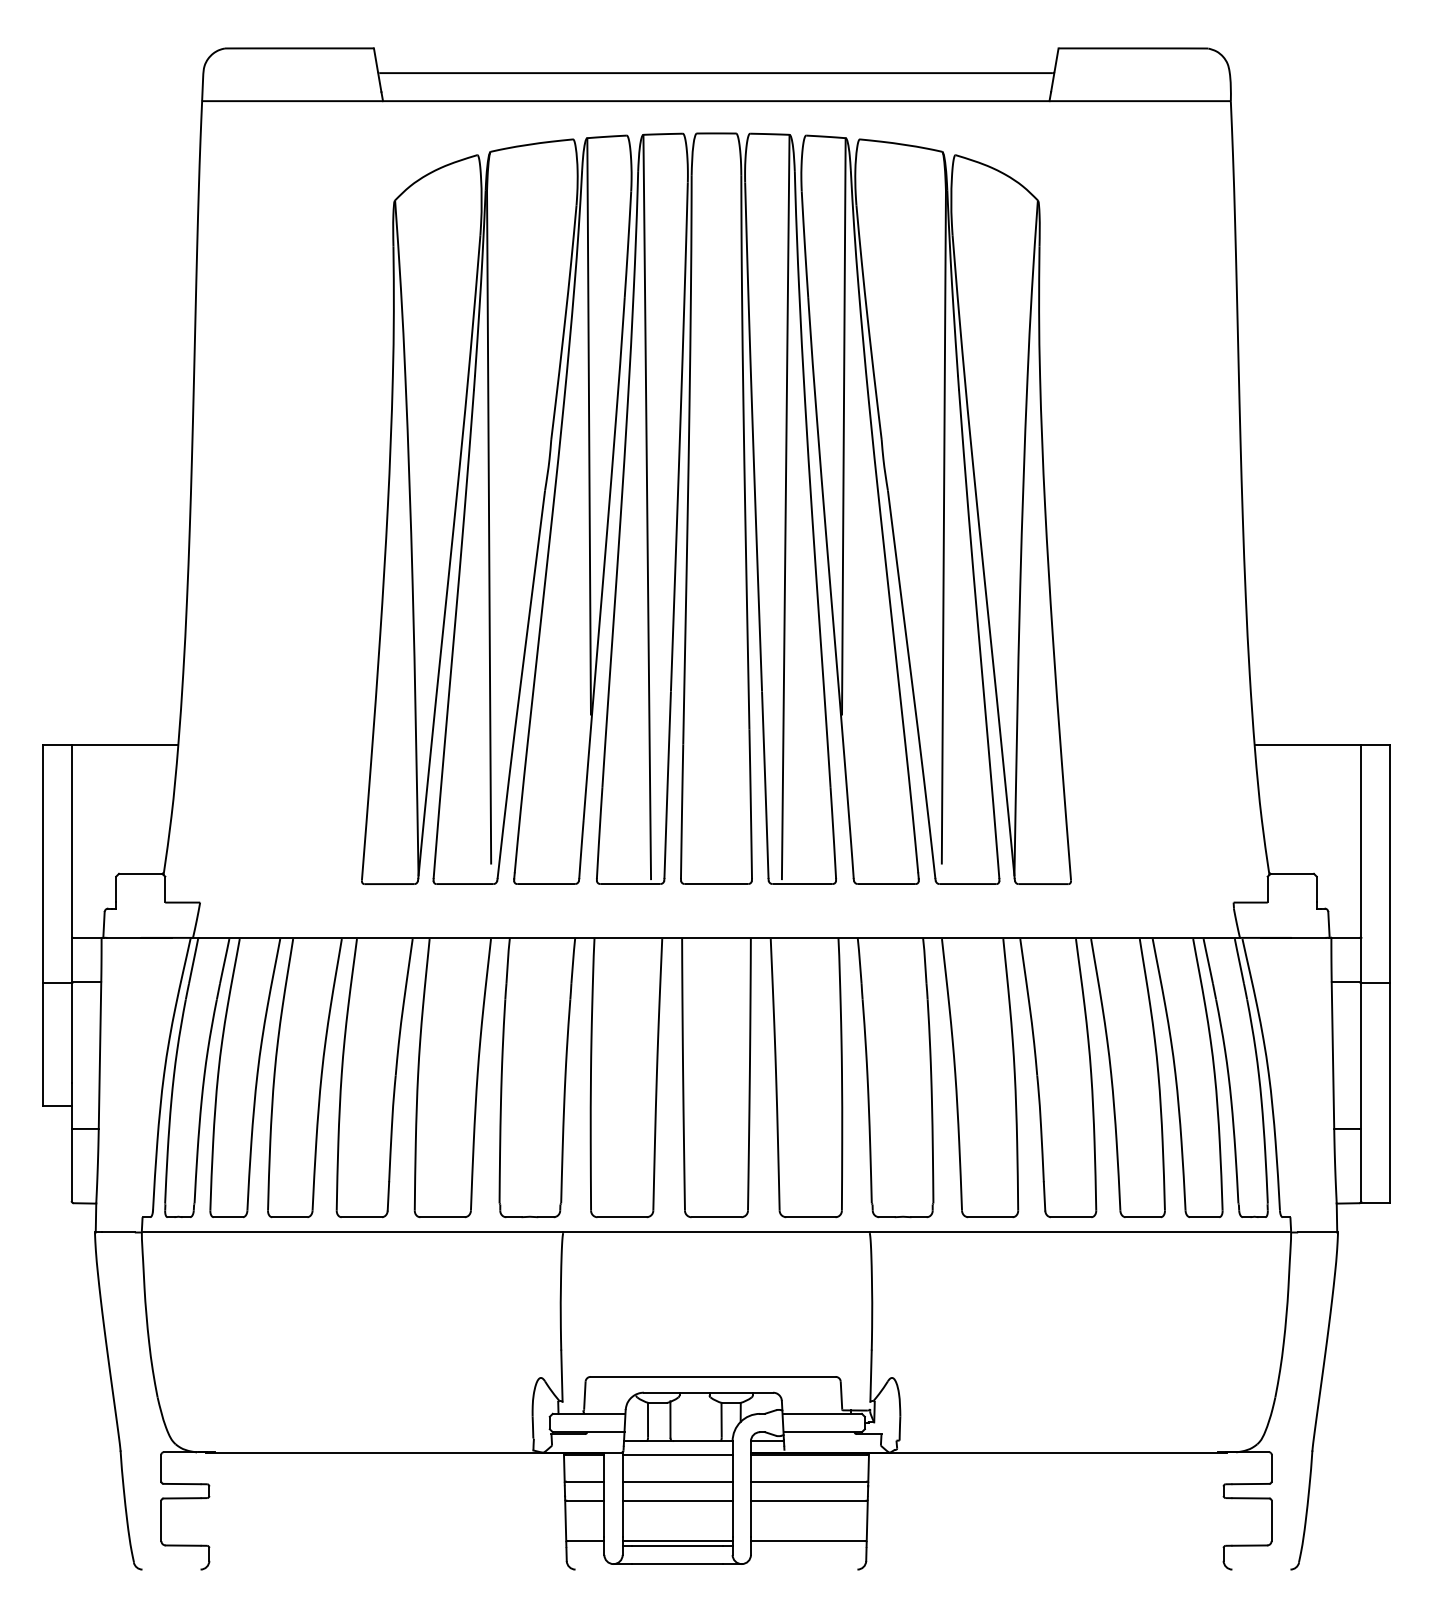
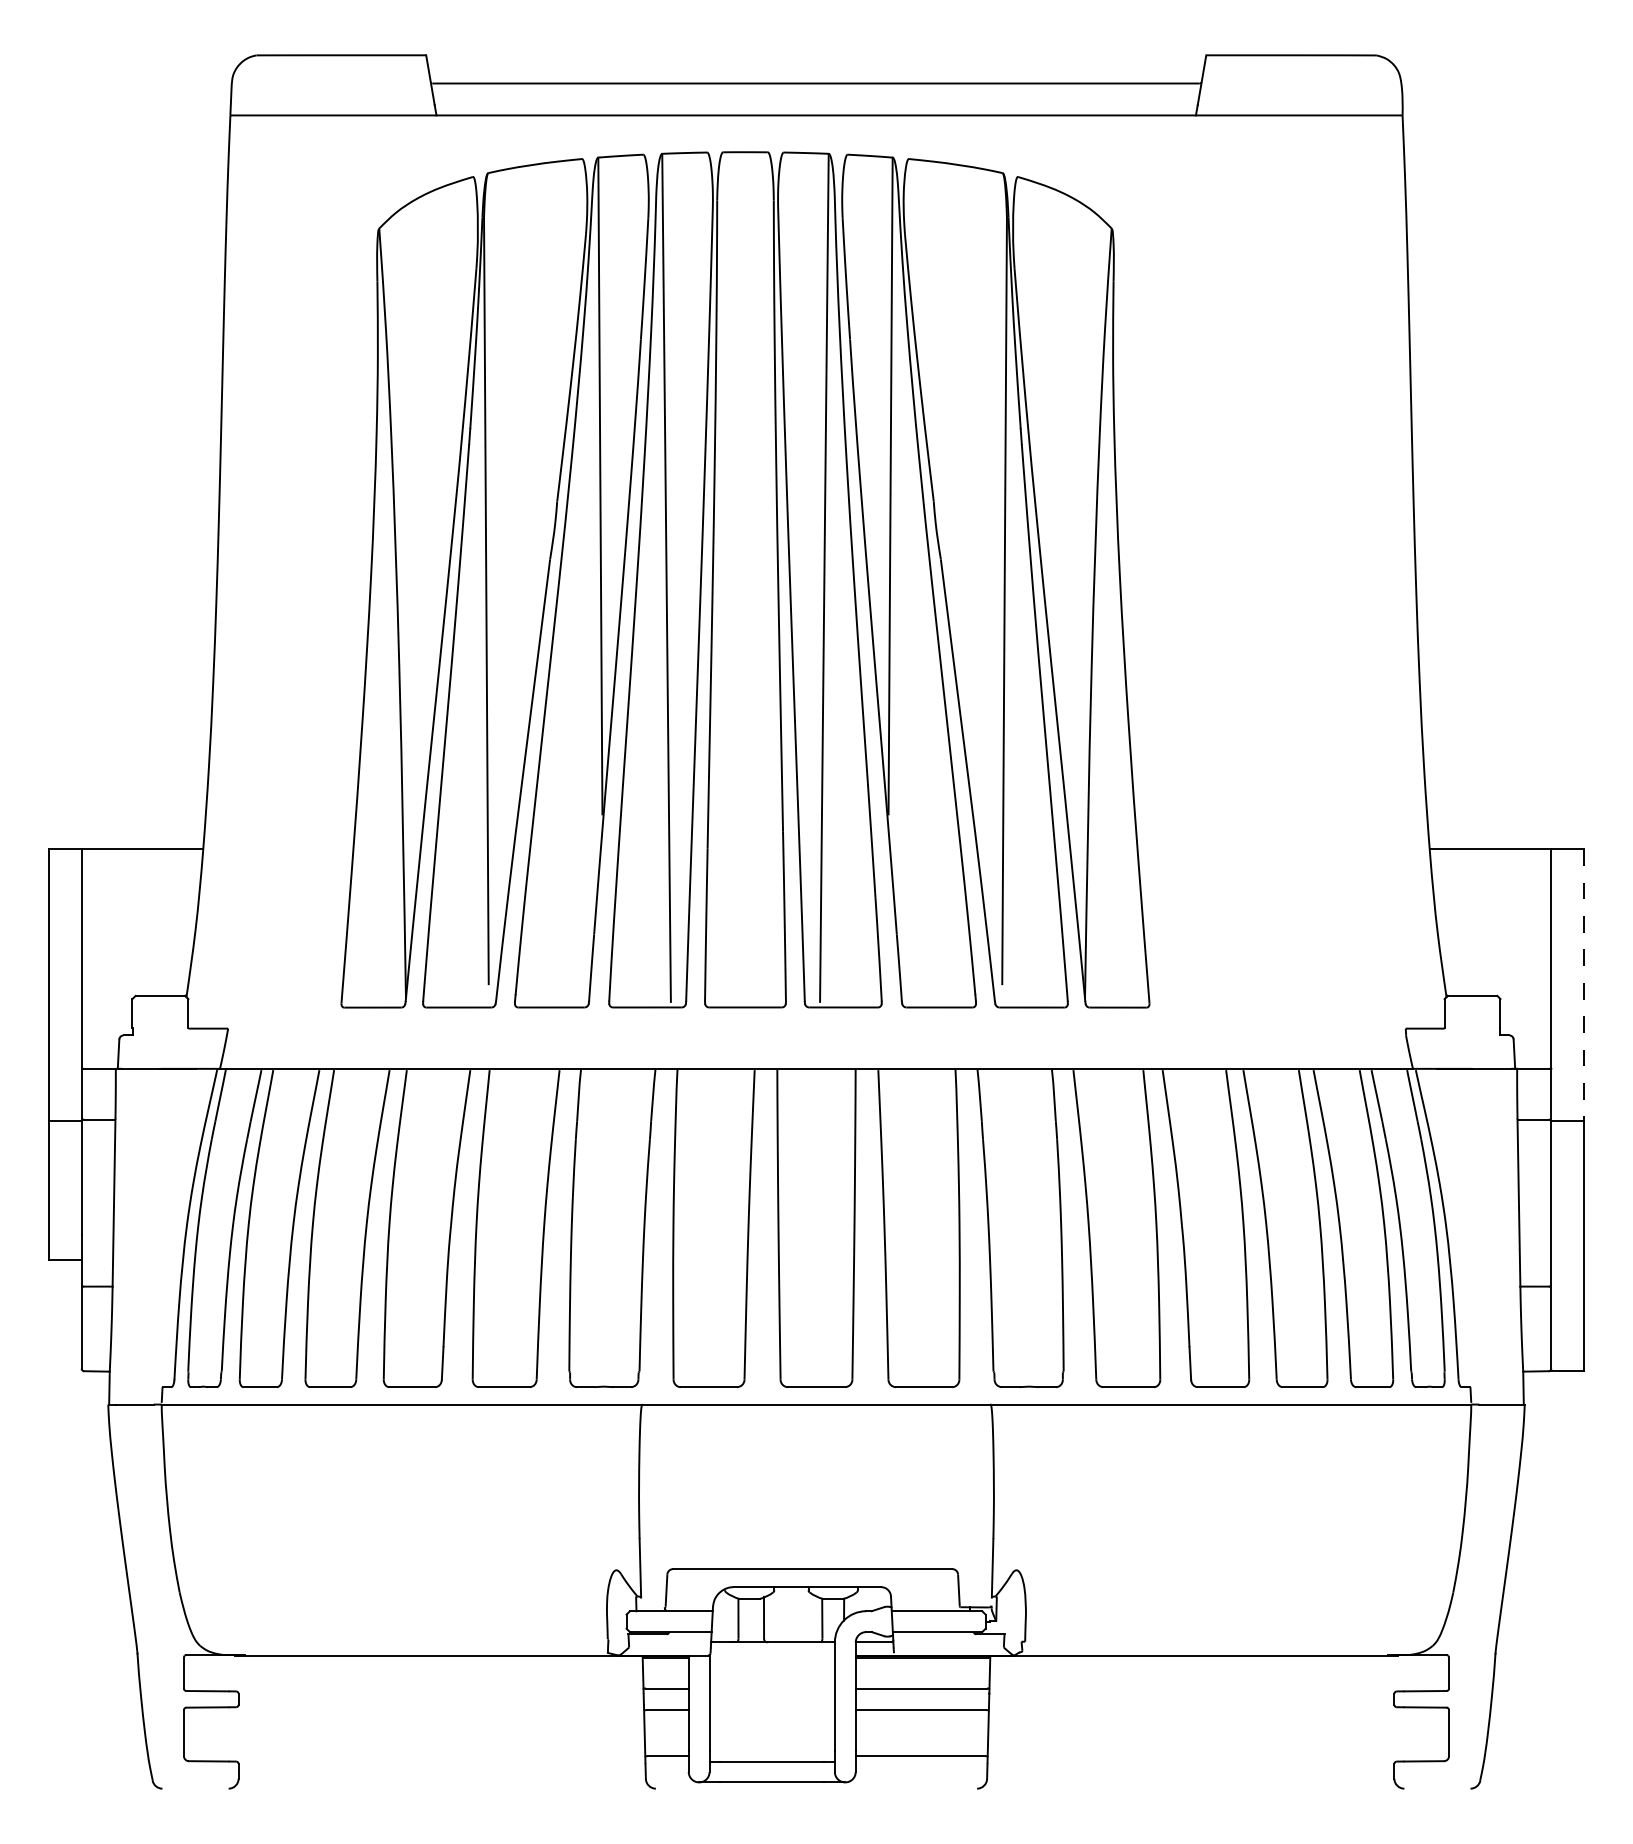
part: (716, 508) -> (745, 579), moved
line: (1389, 863) -> (1583, 984), solid -> dashed
line: (677, 1454) -> (771, 1657), removed
line: (677, 1481) -> (771, 1688), removed
line: (677, 1500) -> (771, 1710), removed
line: (677, 1541) -> (771, 1756), removed

